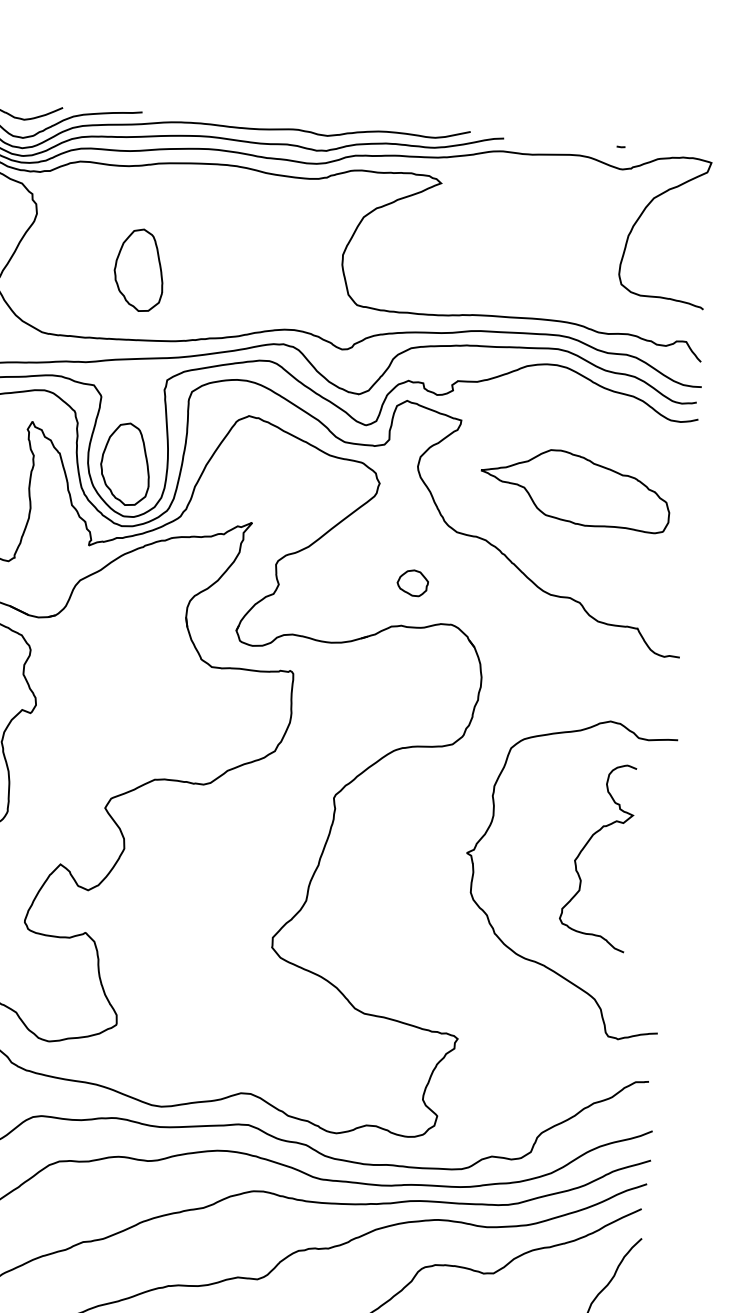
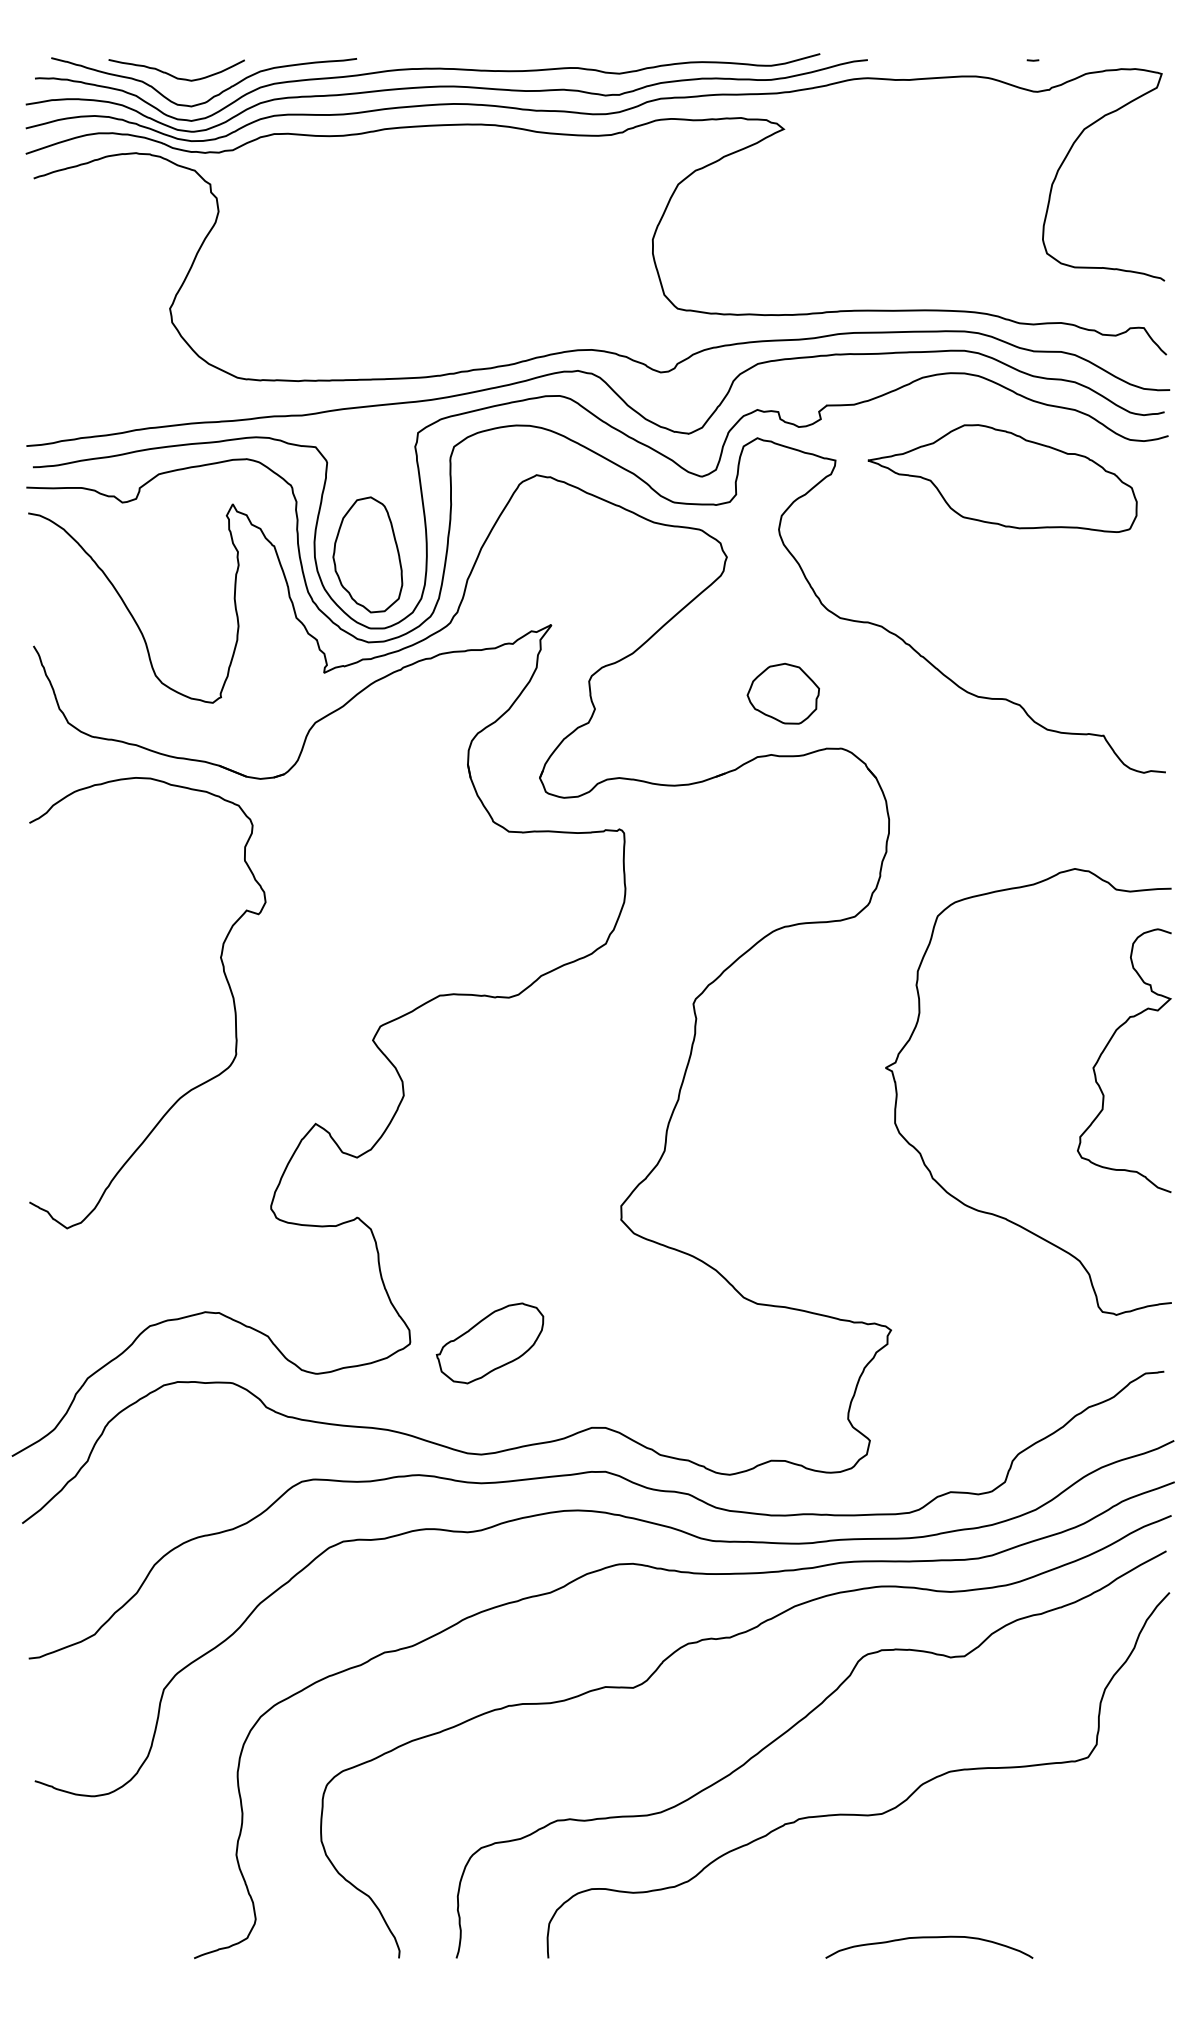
part: (138, 269) -> (367, 280), removed
part: (575, 489) -> (1002, 478), moved
part: (412, 582) -> (782, 693), size x1.67
curve: (583, 849) -> (1104, 1051), moved
part: (172, 1028) -> (489, 1343), added

